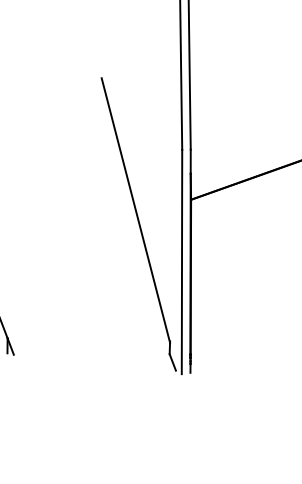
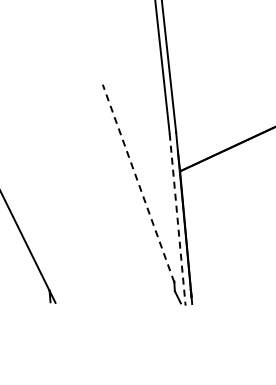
line: (135, 210) -> (138, 183), solid -> dashed
line: (181, 263) -> (177, 220), solid -> dashed

